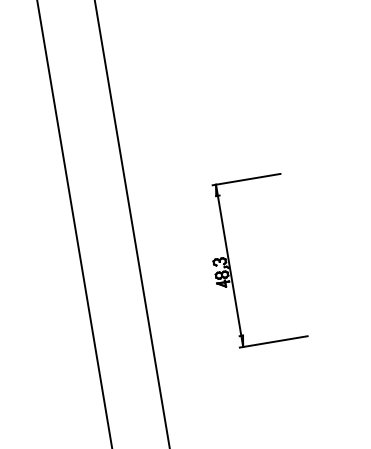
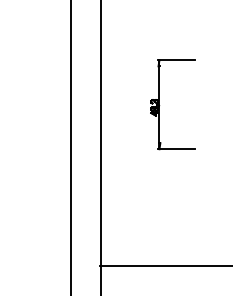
part: (231, 266) -> (160, 105), moved

